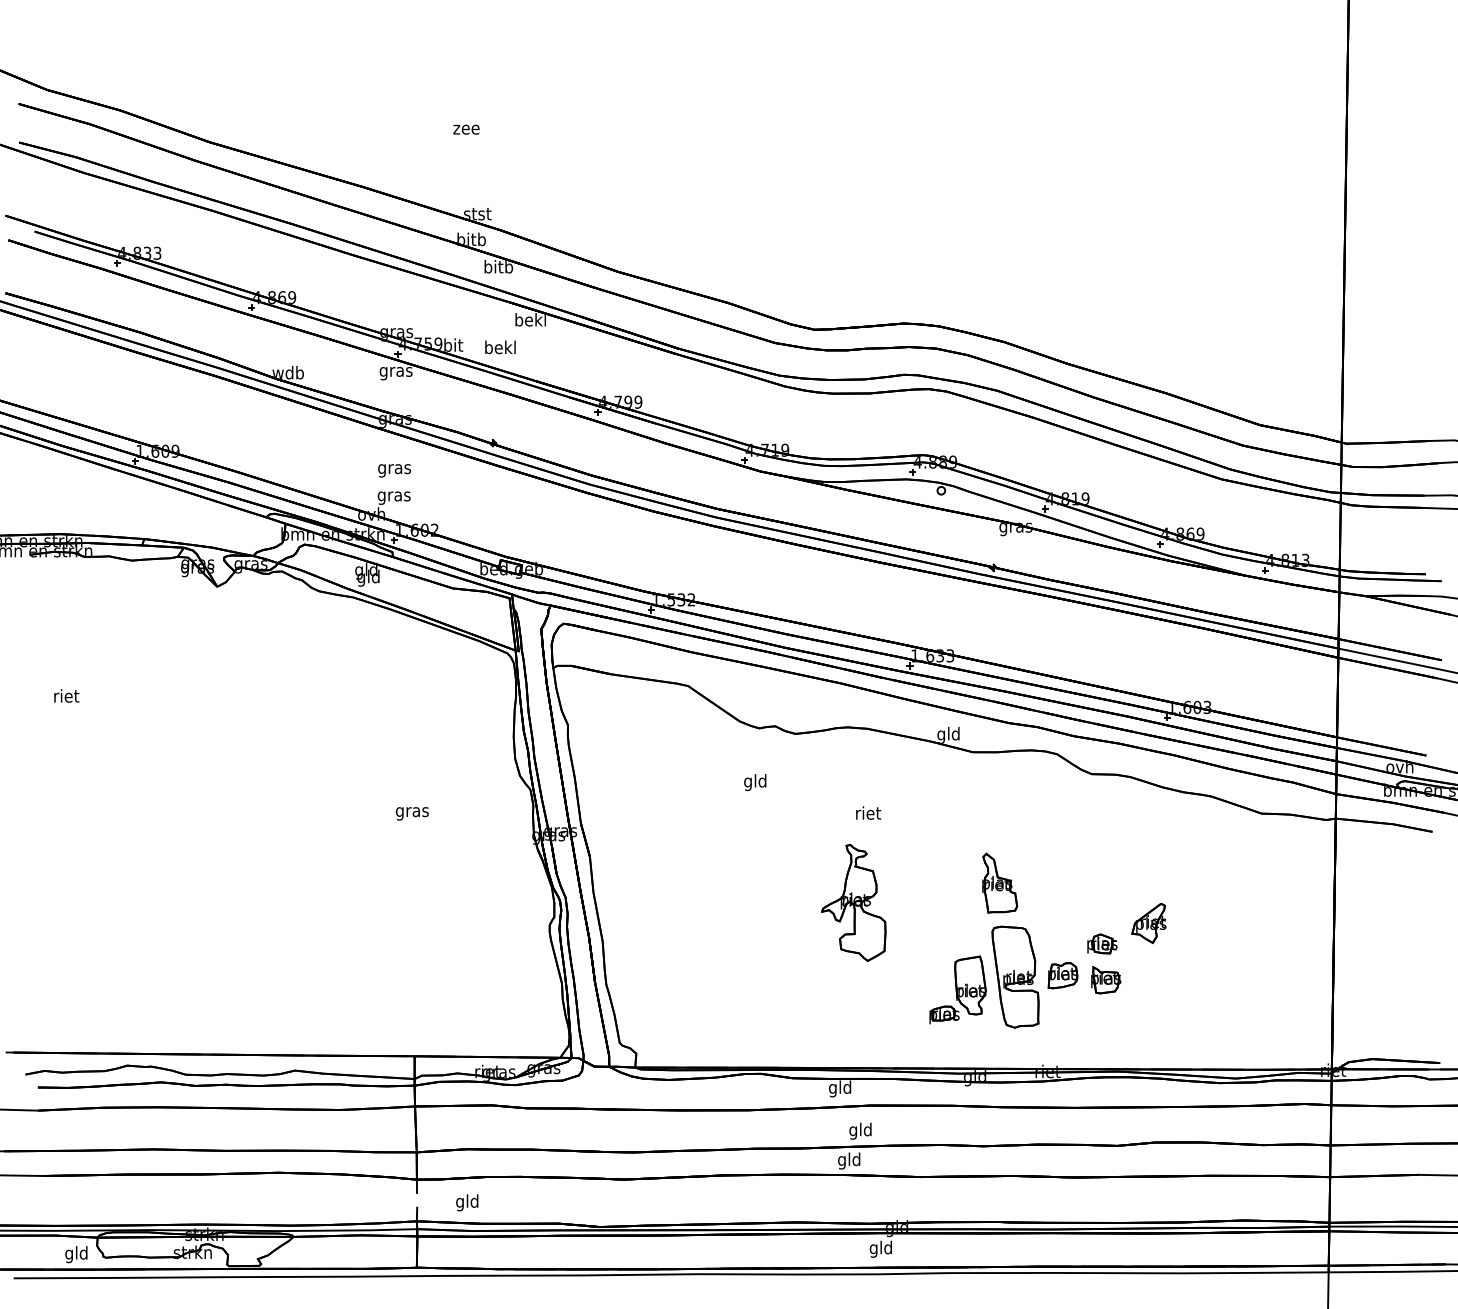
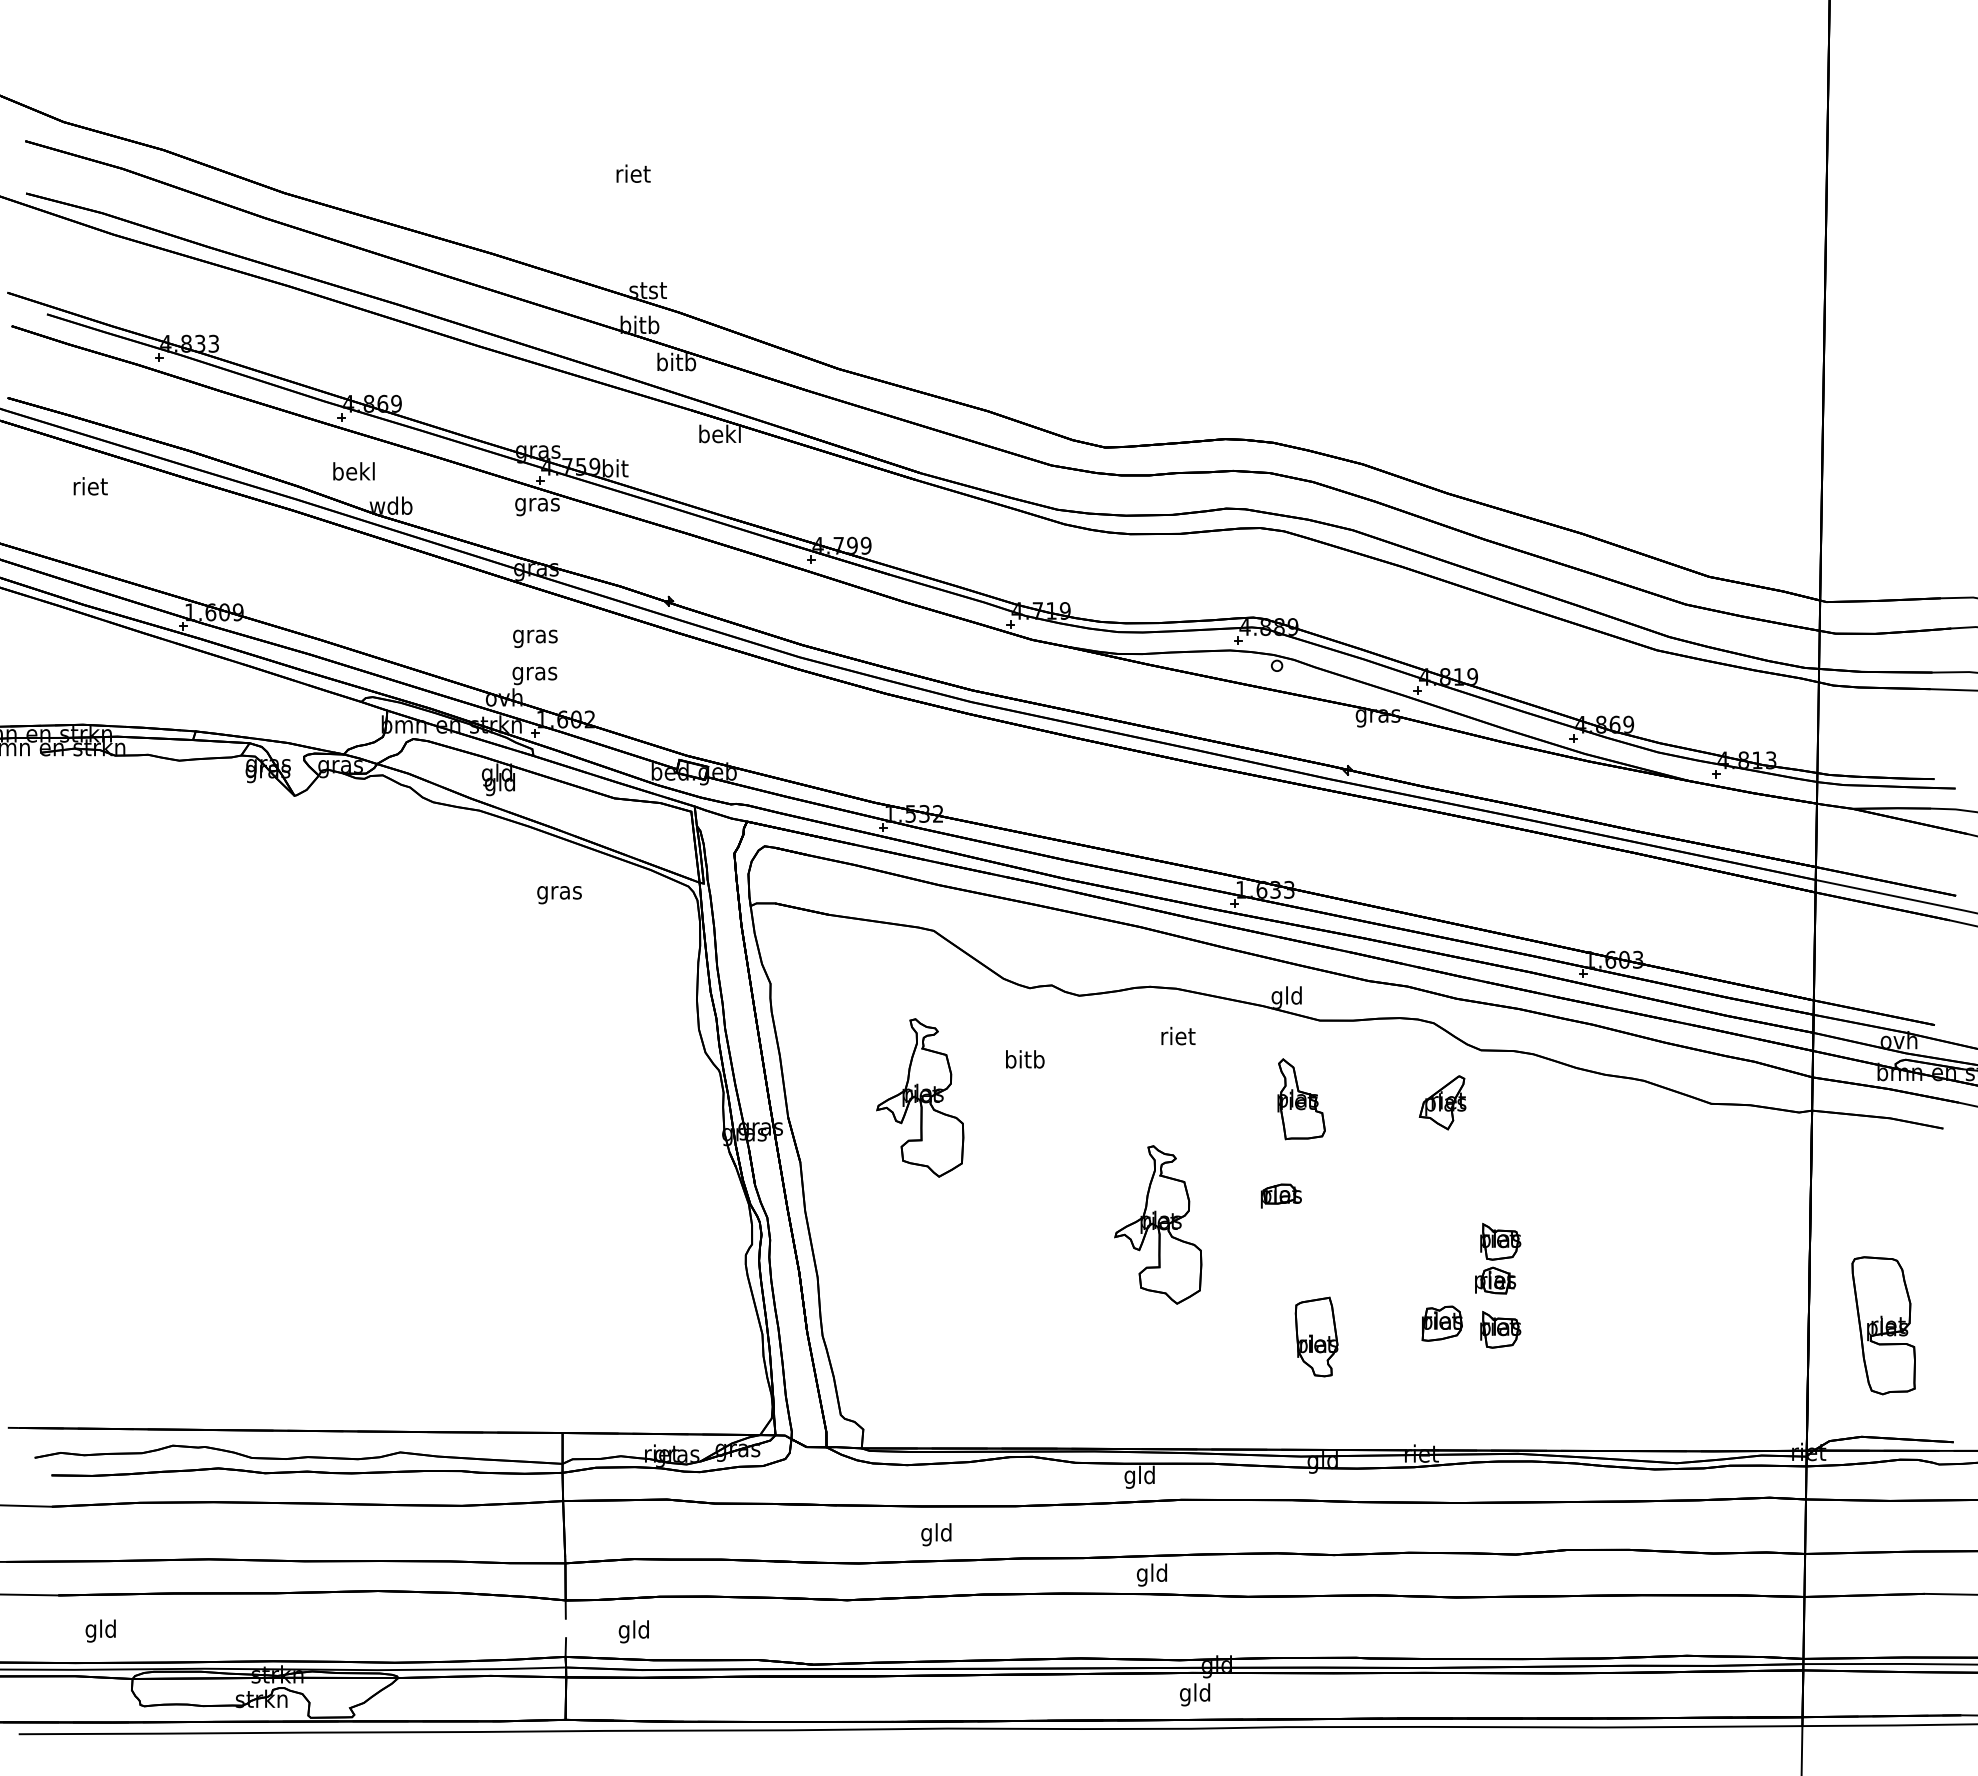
text: (466, 127) -> (632, 173), zee -> riet
text: (500, 347) -> (353, 471), moved
text: (66, 696) -> (90, 486), moved
text: (755, 782) -> (1025, 1061), gld -> bitb
part: (678, 808) -> (920, 1097), added
text: (868, 812) -> (1178, 1035), moved
text: (412, 814) -> (559, 895), moved
part: (999, 883) -> (1301, 1099), moved
part: (1106, 915) -> (1500, 1241), added
part: (1148, 923) -> (1442, 1102), moved
part: (1015, 977) -> (1883, 1325), moved
part: (944, 1014) -> (1281, 1195), moved
text: (860, 1131) -> (936, 1534), moved
text: (76, 1254) -> (100, 1630), moved

